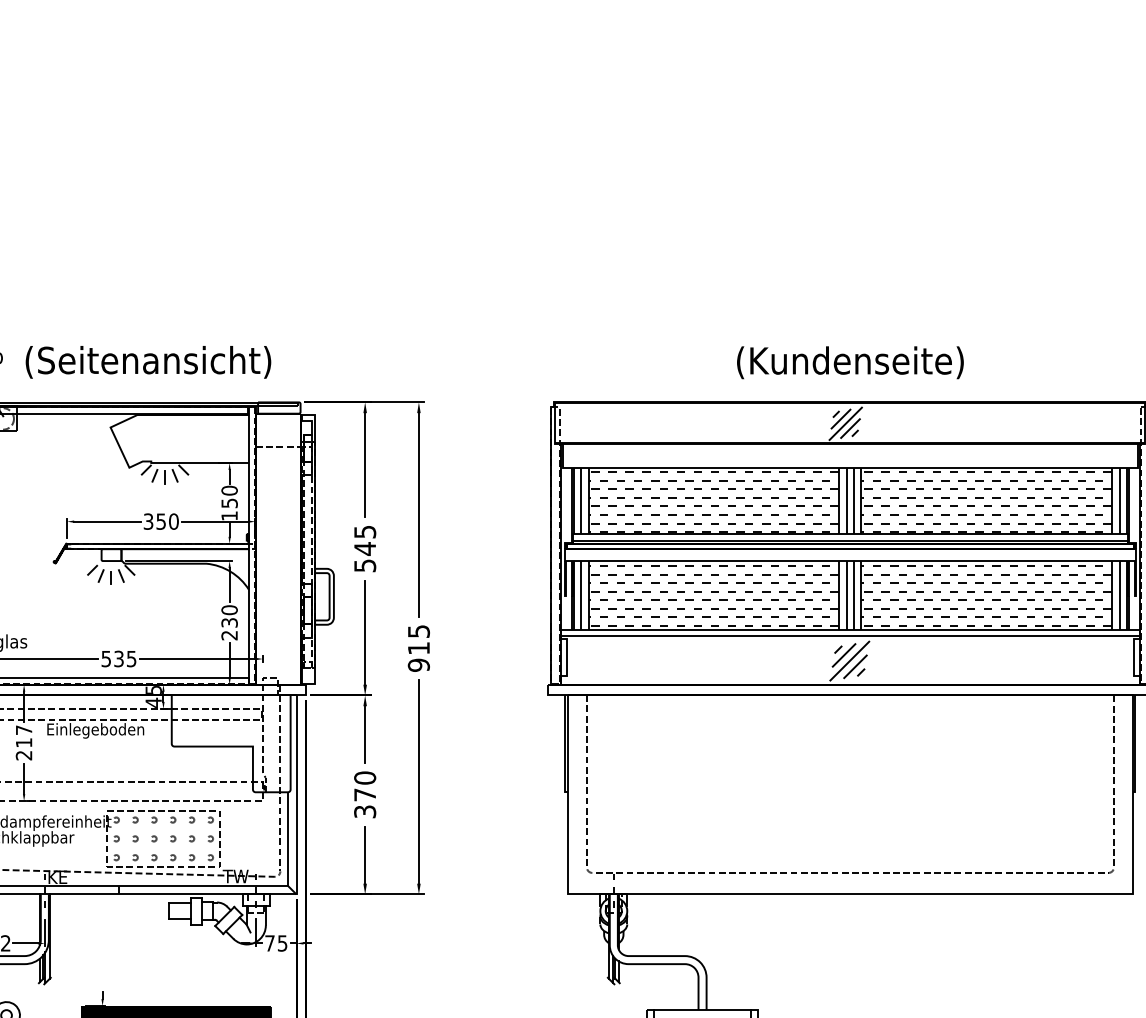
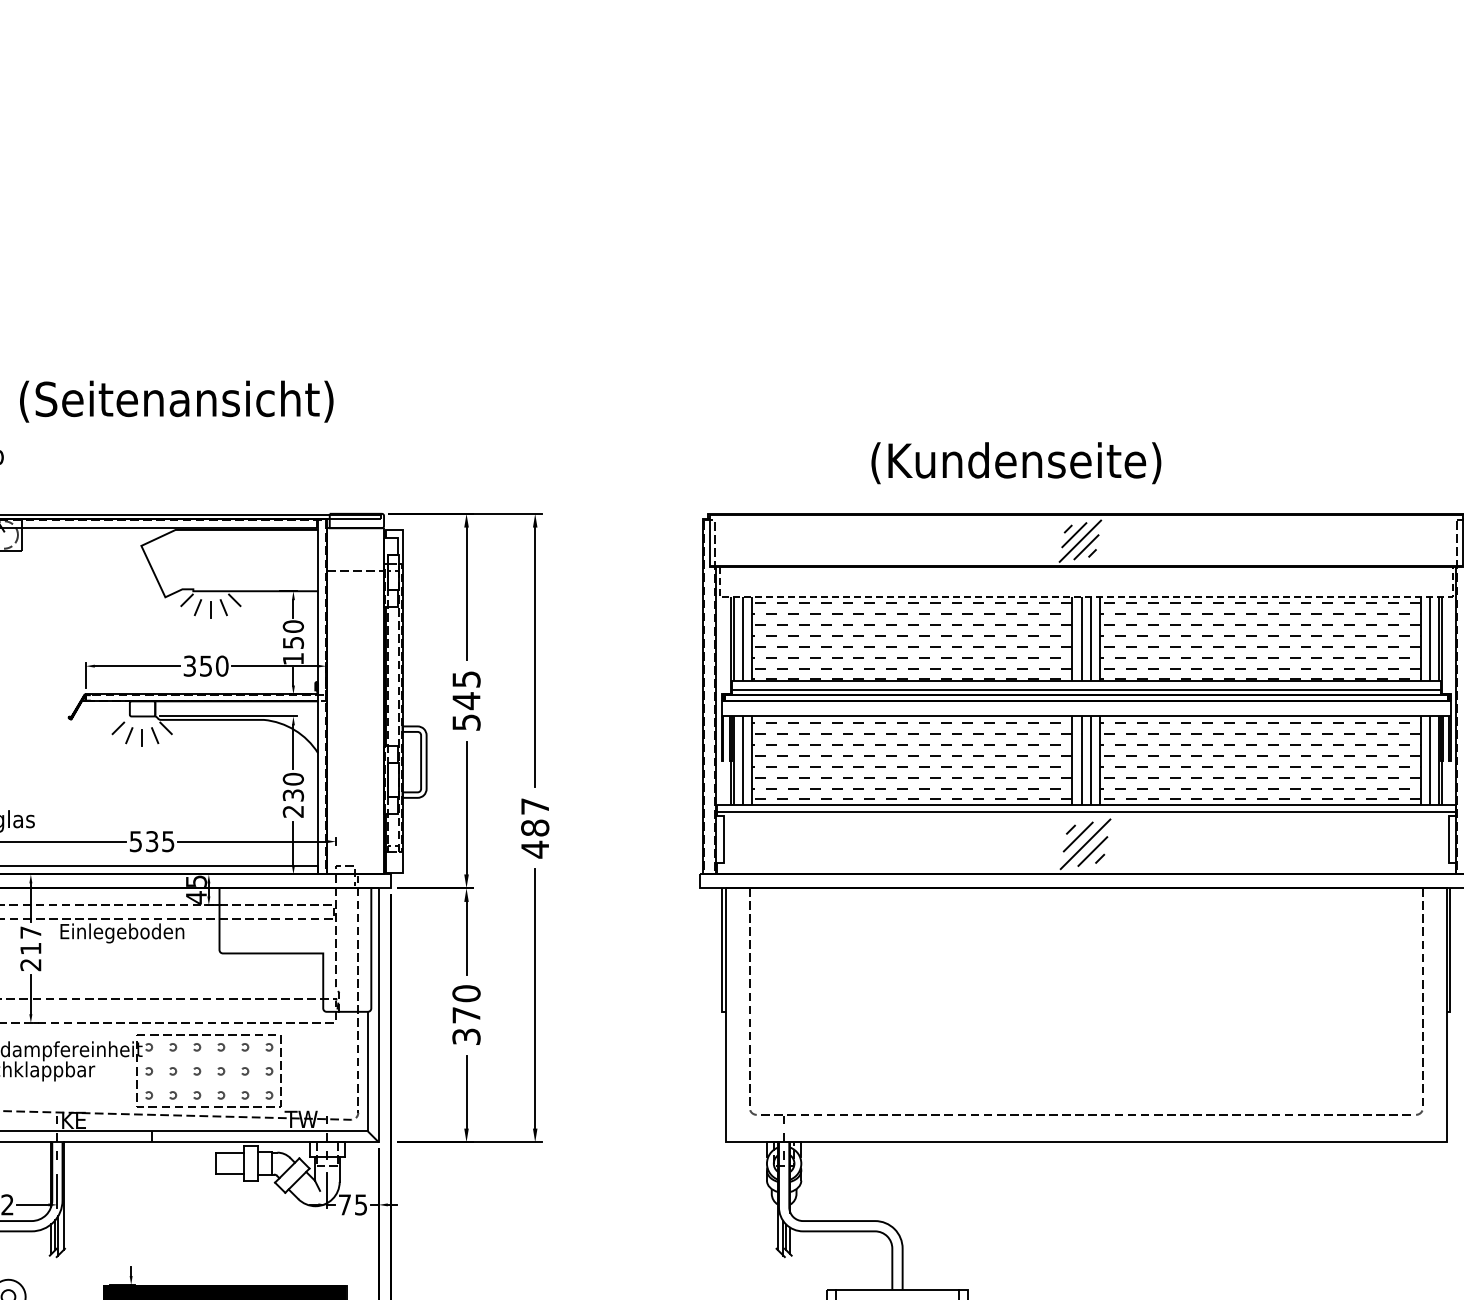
text: (148, 362) -> (176, 401), moved
text: (850, 362) -> (1016, 463), moved
line: (850, 467) -> (1086, 597), solid -> dashed
text: (419, 648) -> (535, 828), 915 -> 487

